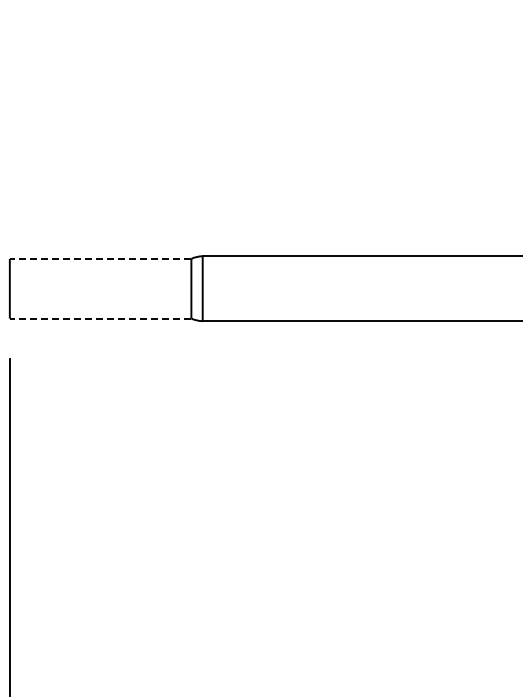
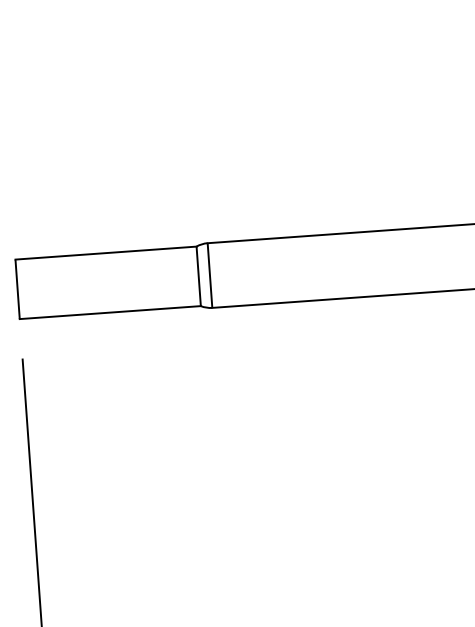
line: (100, 258) -> (105, 252), dashed -> solid
line: (100, 318) -> (110, 312), dashed -> solid

